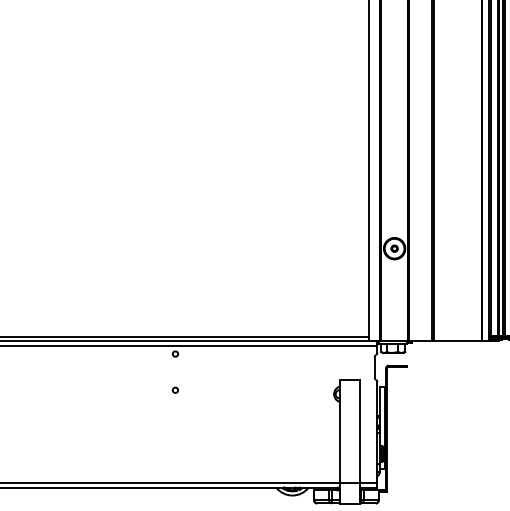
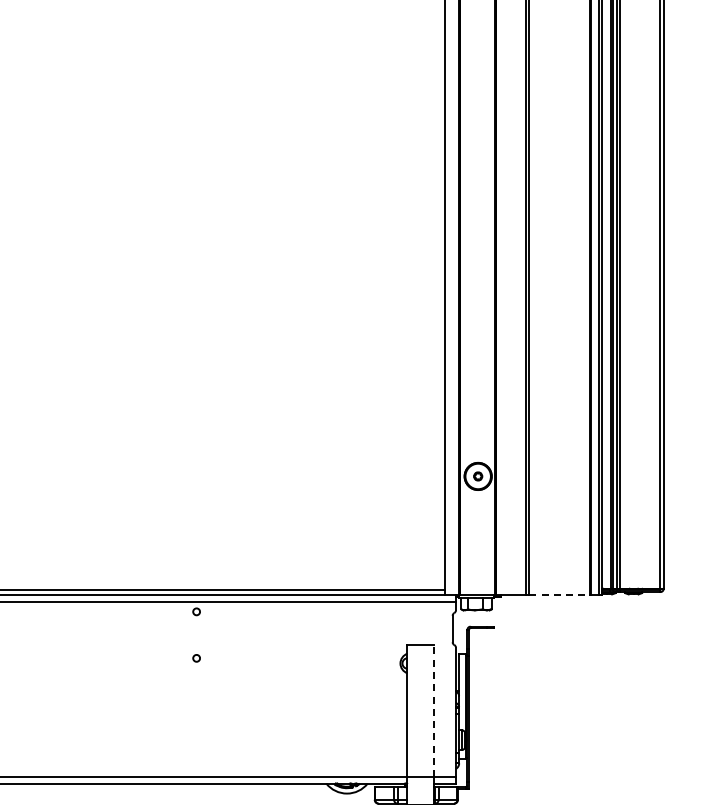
line: (458, 341) -> (560, 595), solid -> dashed
line: (359, 430) -> (433, 710), solid -> dashed

